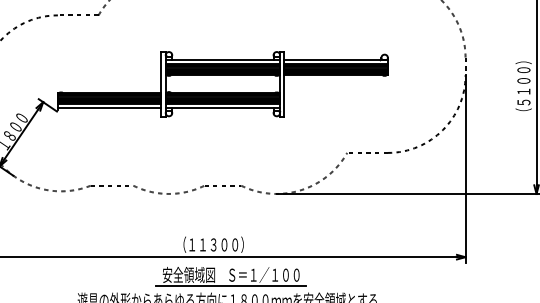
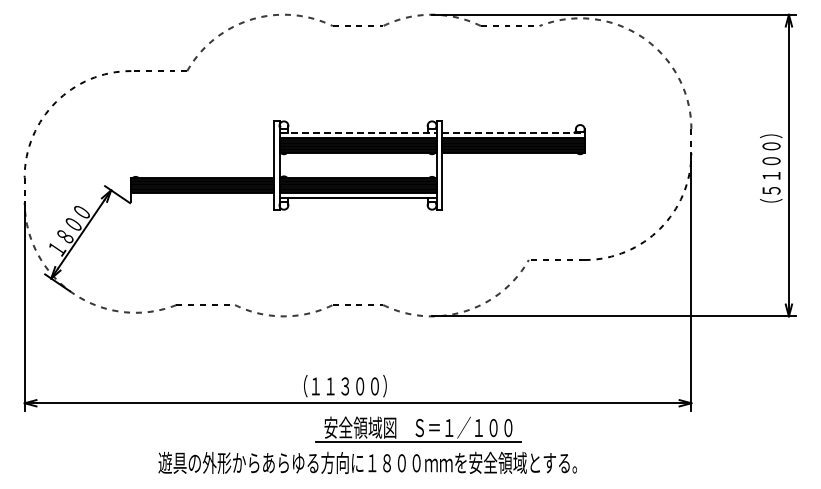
line: (223, 60) -> (358, 132), solid -> dashed
line: (336, 60) -> (514, 132), solid -> dashed
line: (109, 108) -> (202, 198), removed
part: (231, 276) -> (418, 429), moved

